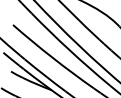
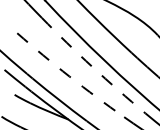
arc: (69, 50) -> (91, 66), solid -> dashed
arc: (52, 57) -> (69, 76), solid -> dashed

